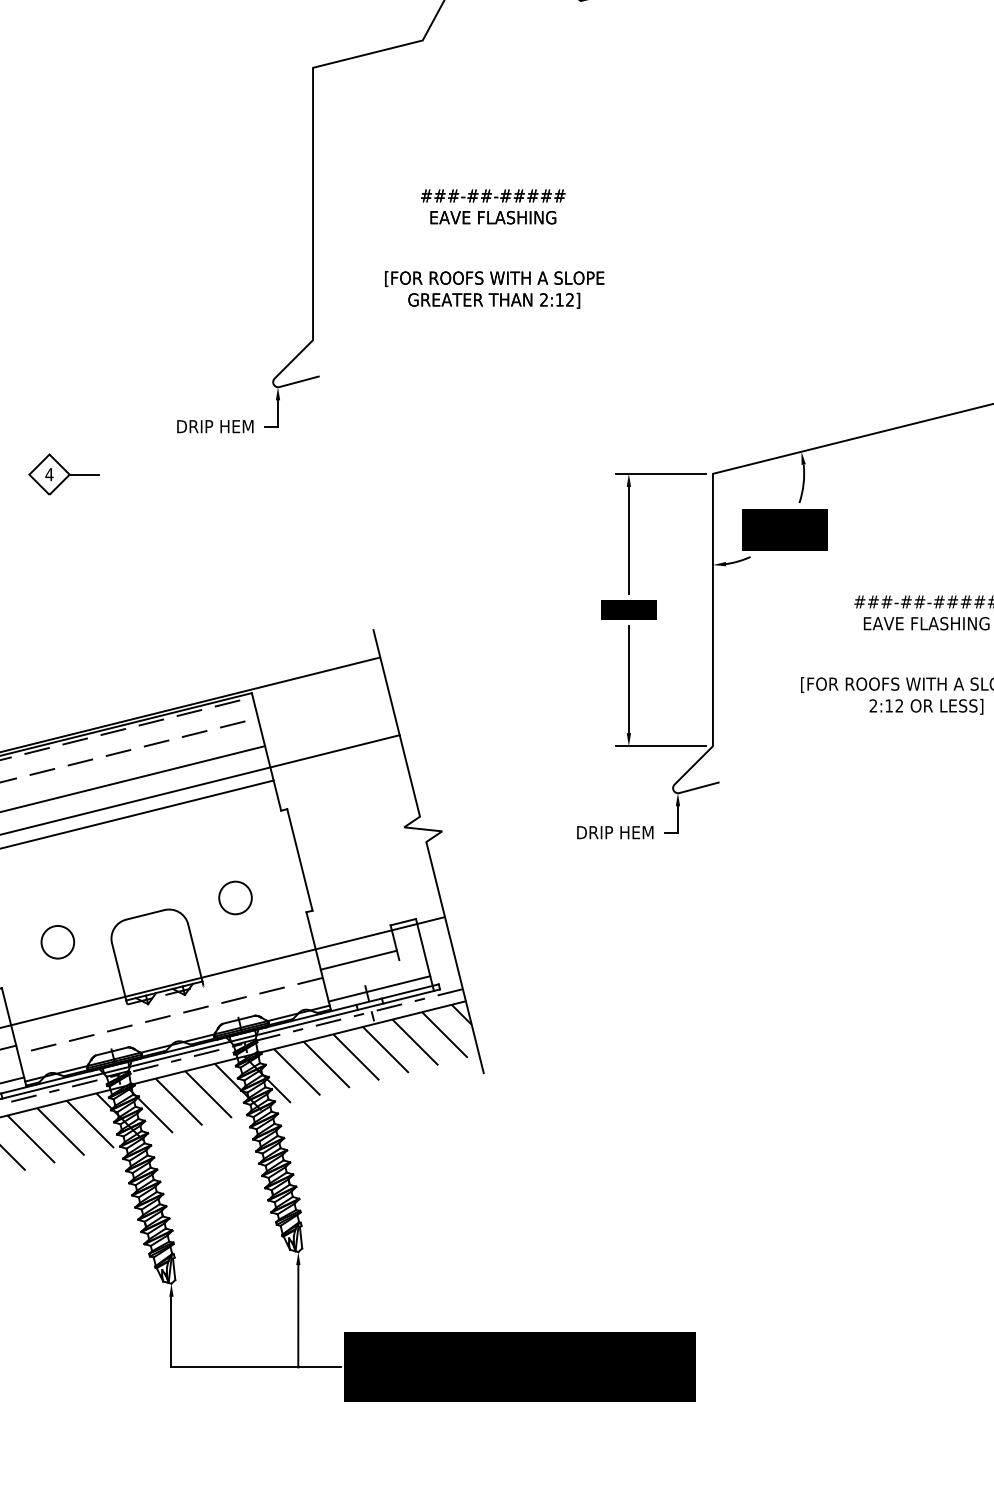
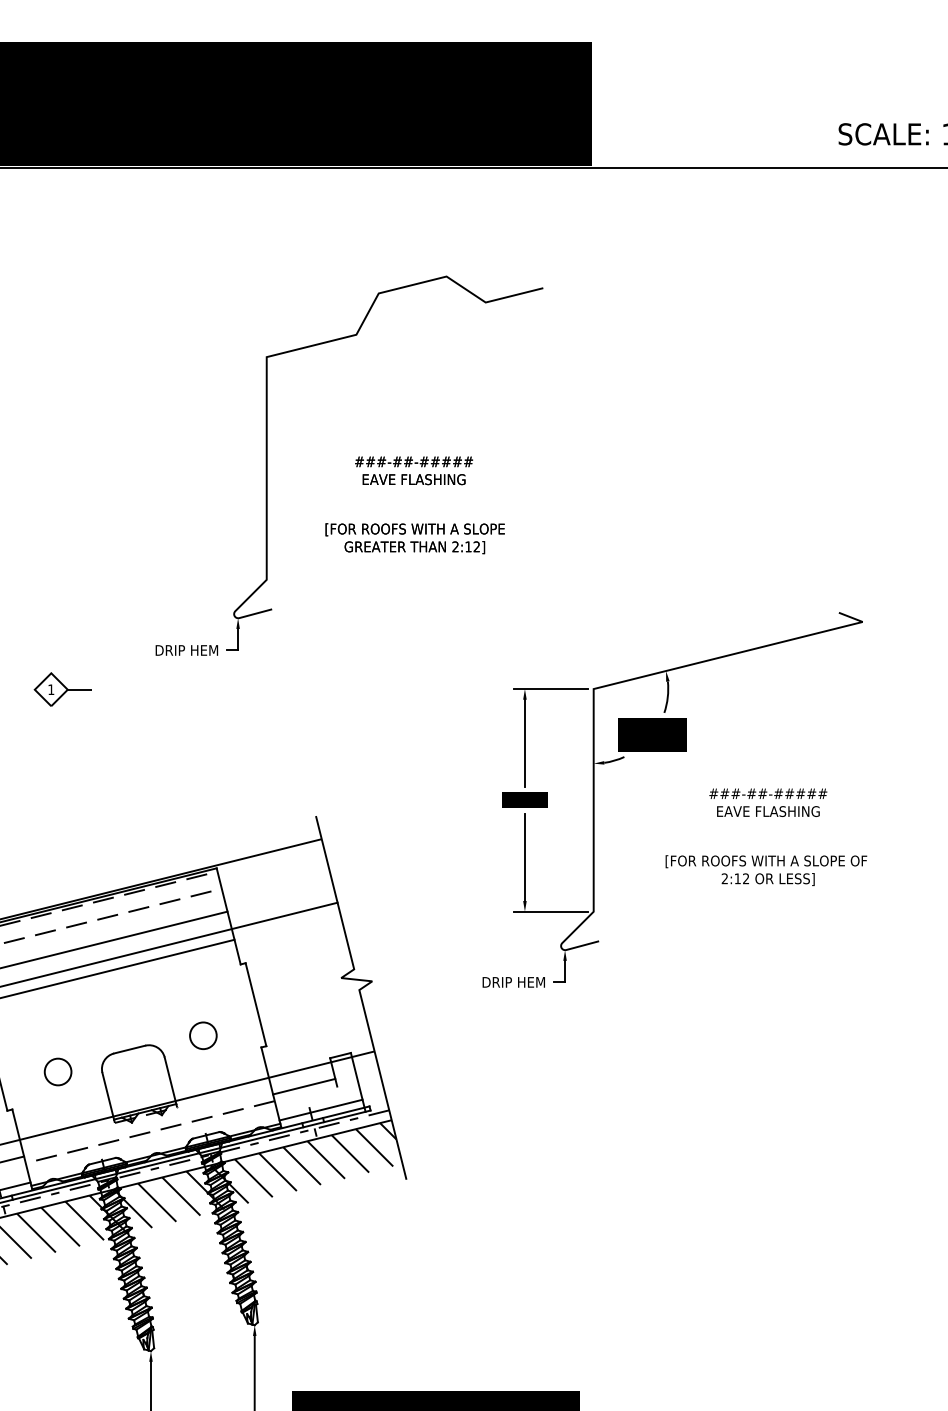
text: (48, 474) -> (50, 689), 4 -> 1

